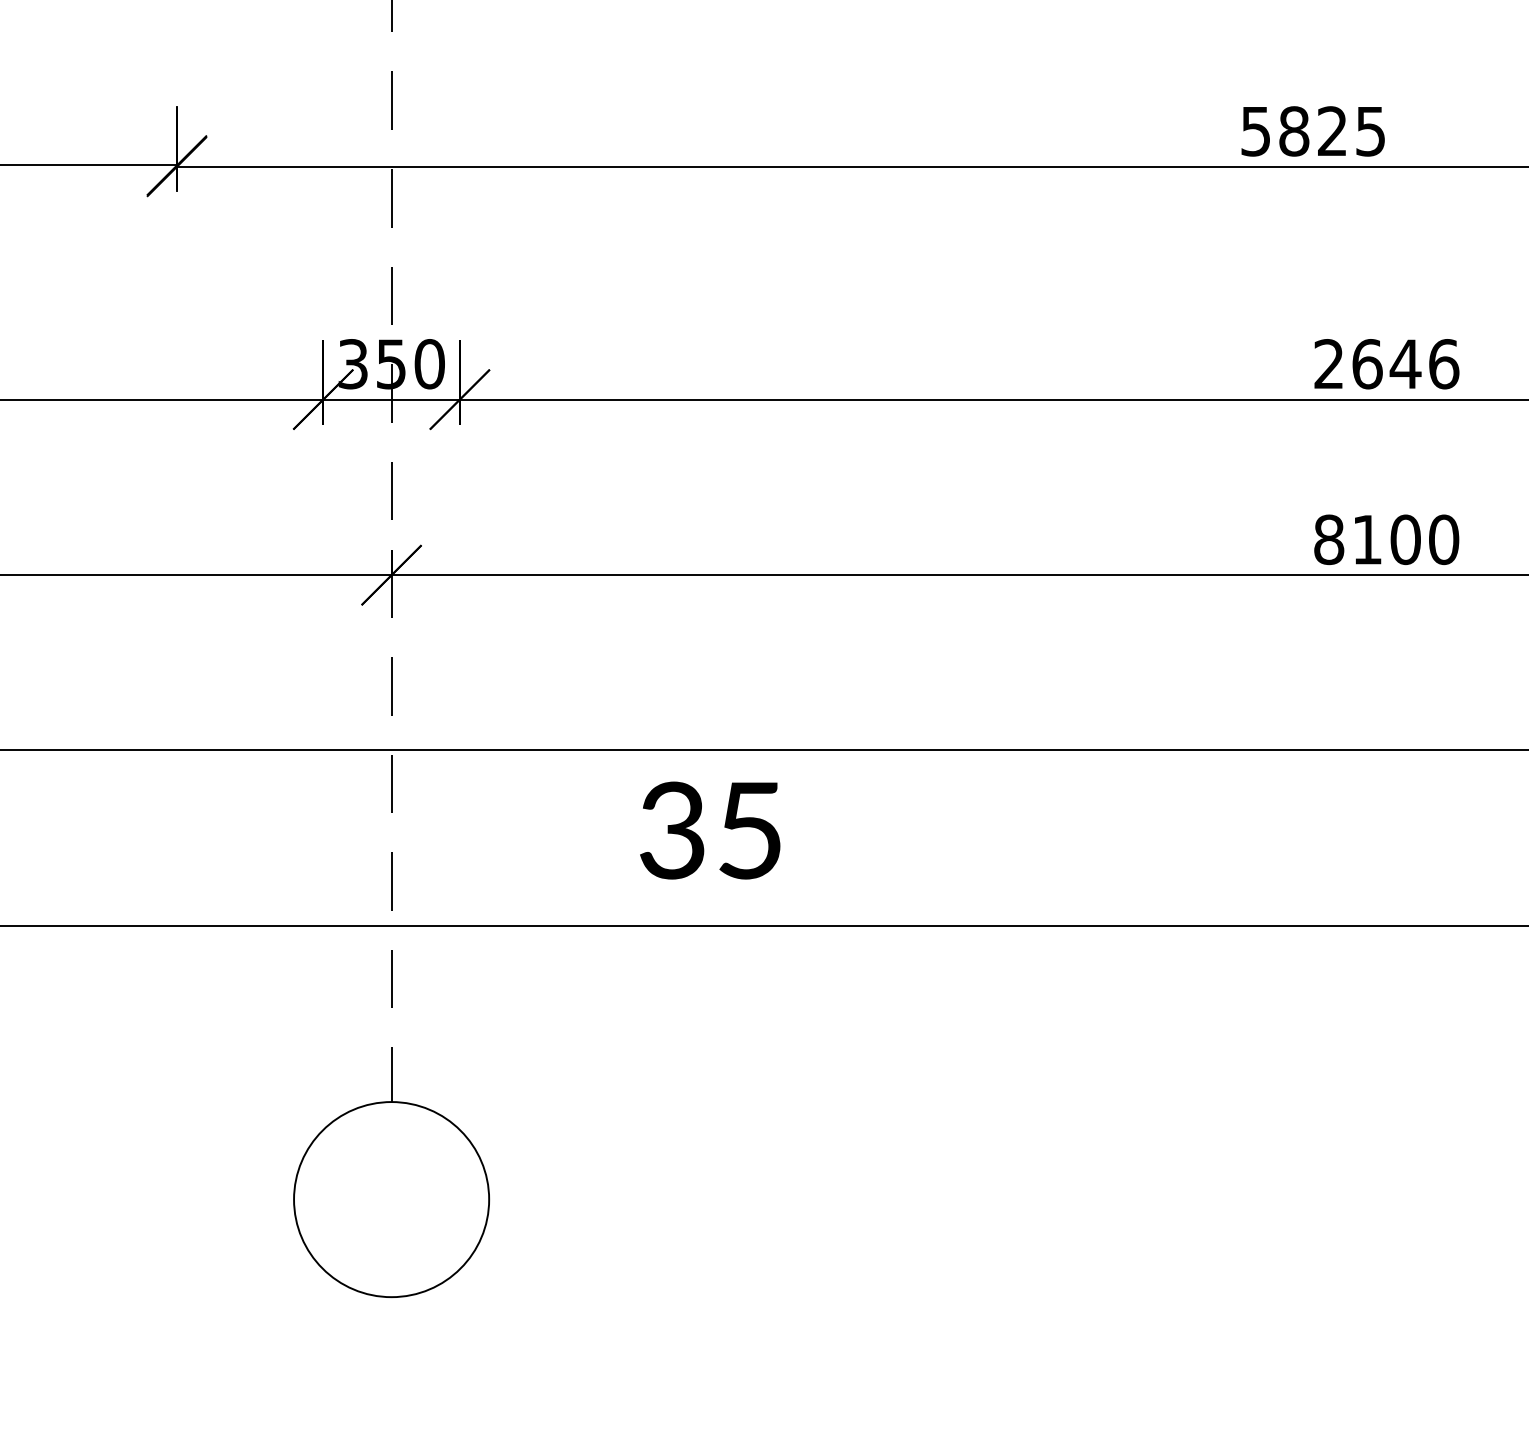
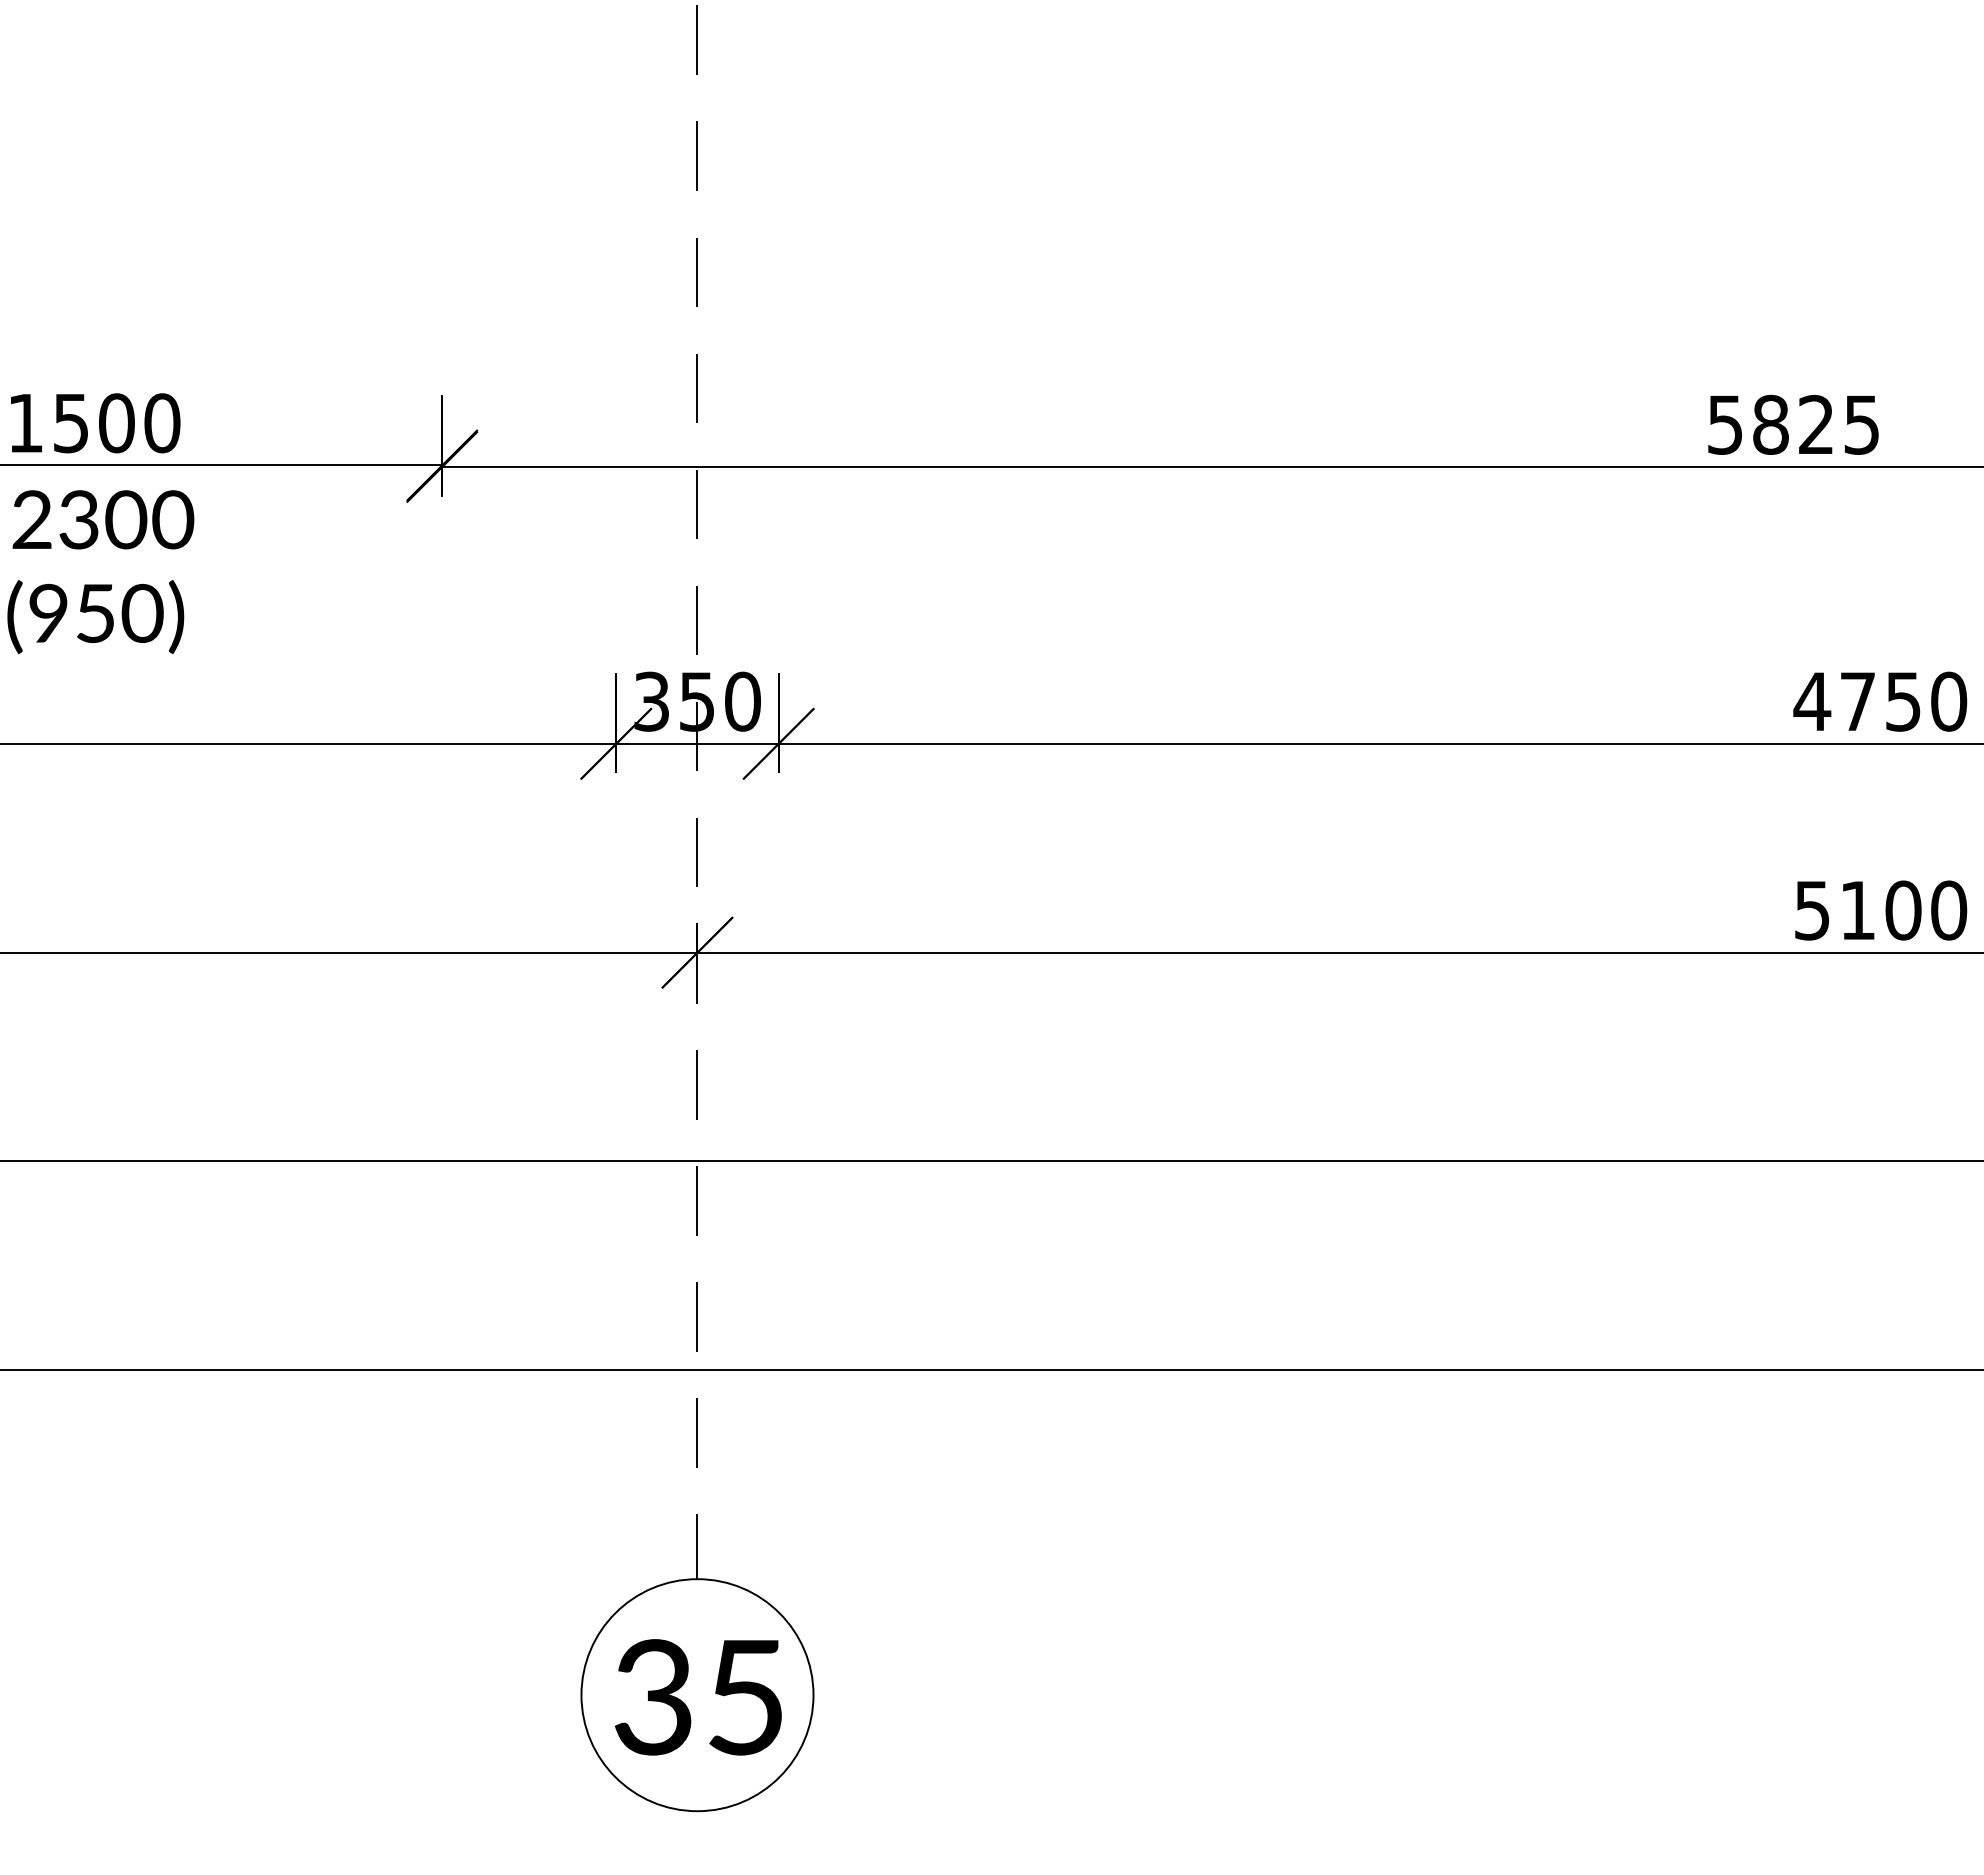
text: (1386, 364) -> (1880, 701), 2646 -> 4750
text: (1329, 539) -> (1812, 910), 8100 -> 5100
text: (710, 830) -> (698, 1697), moved

